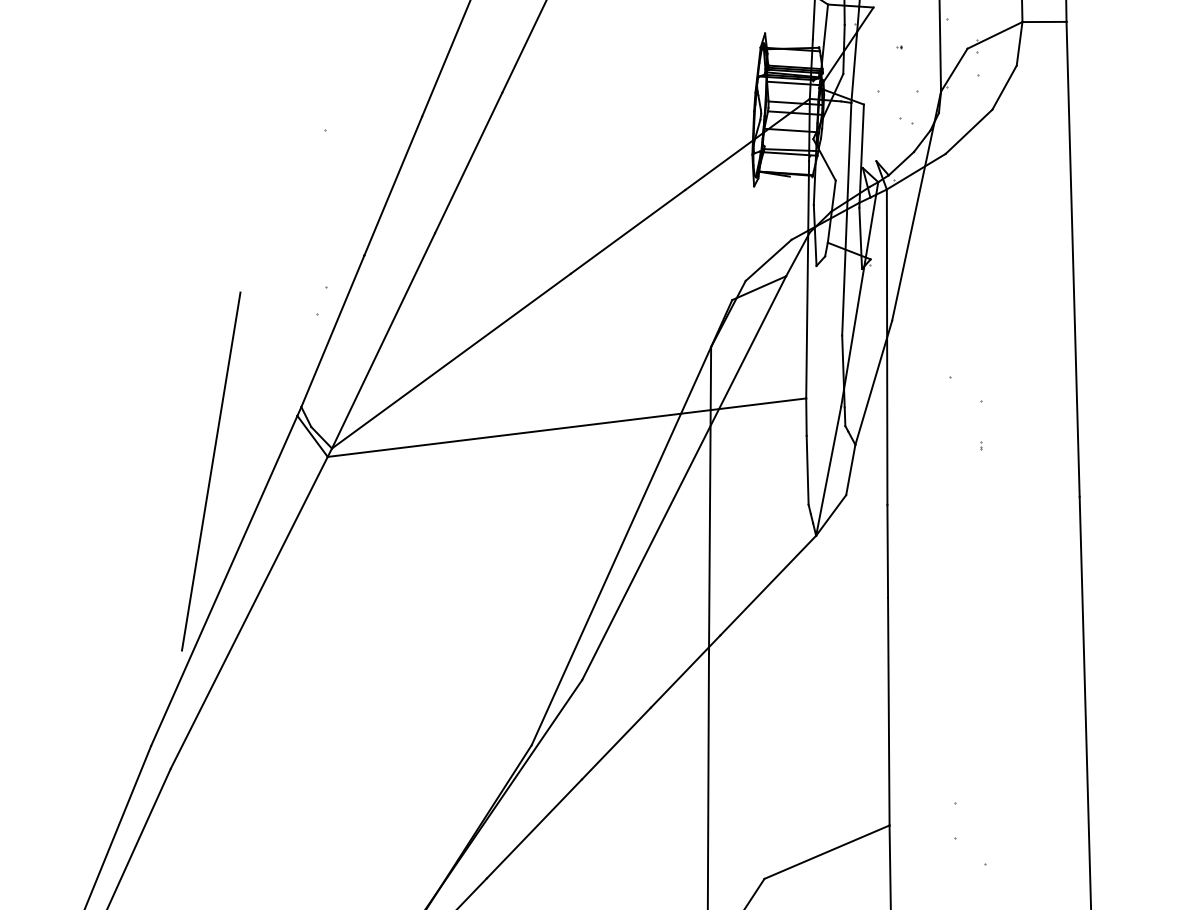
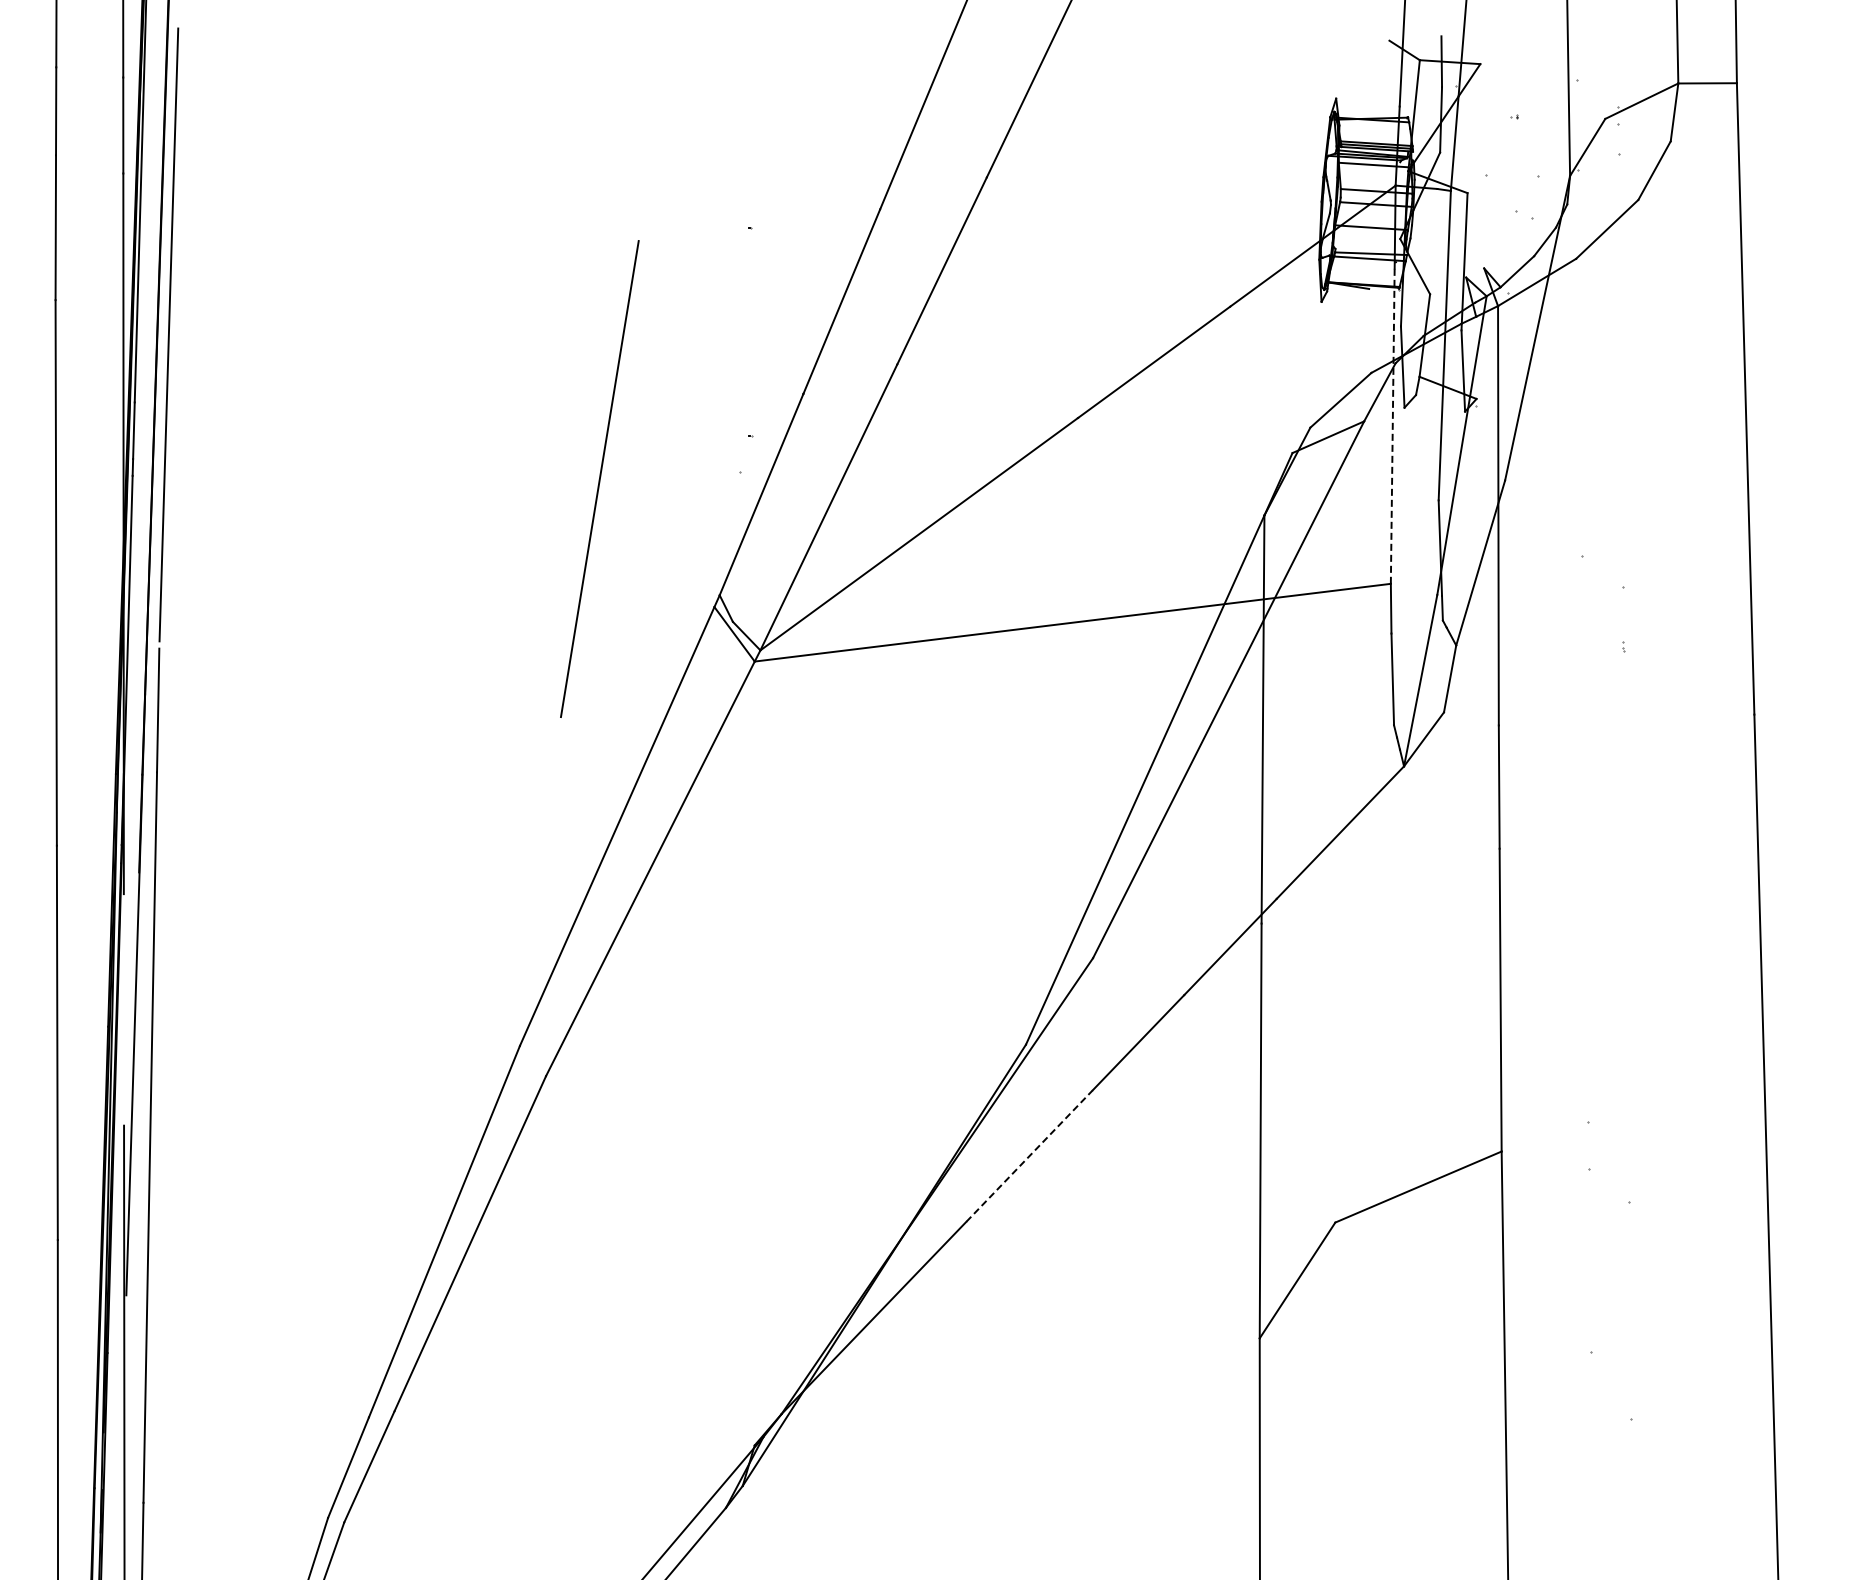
line: (807, 280) -> (1392, 426), solid -> dashed
line: (210, 471) -> (599, 478), moved
line: (534, 828) -> (1029, 1155), solid -> dashed

